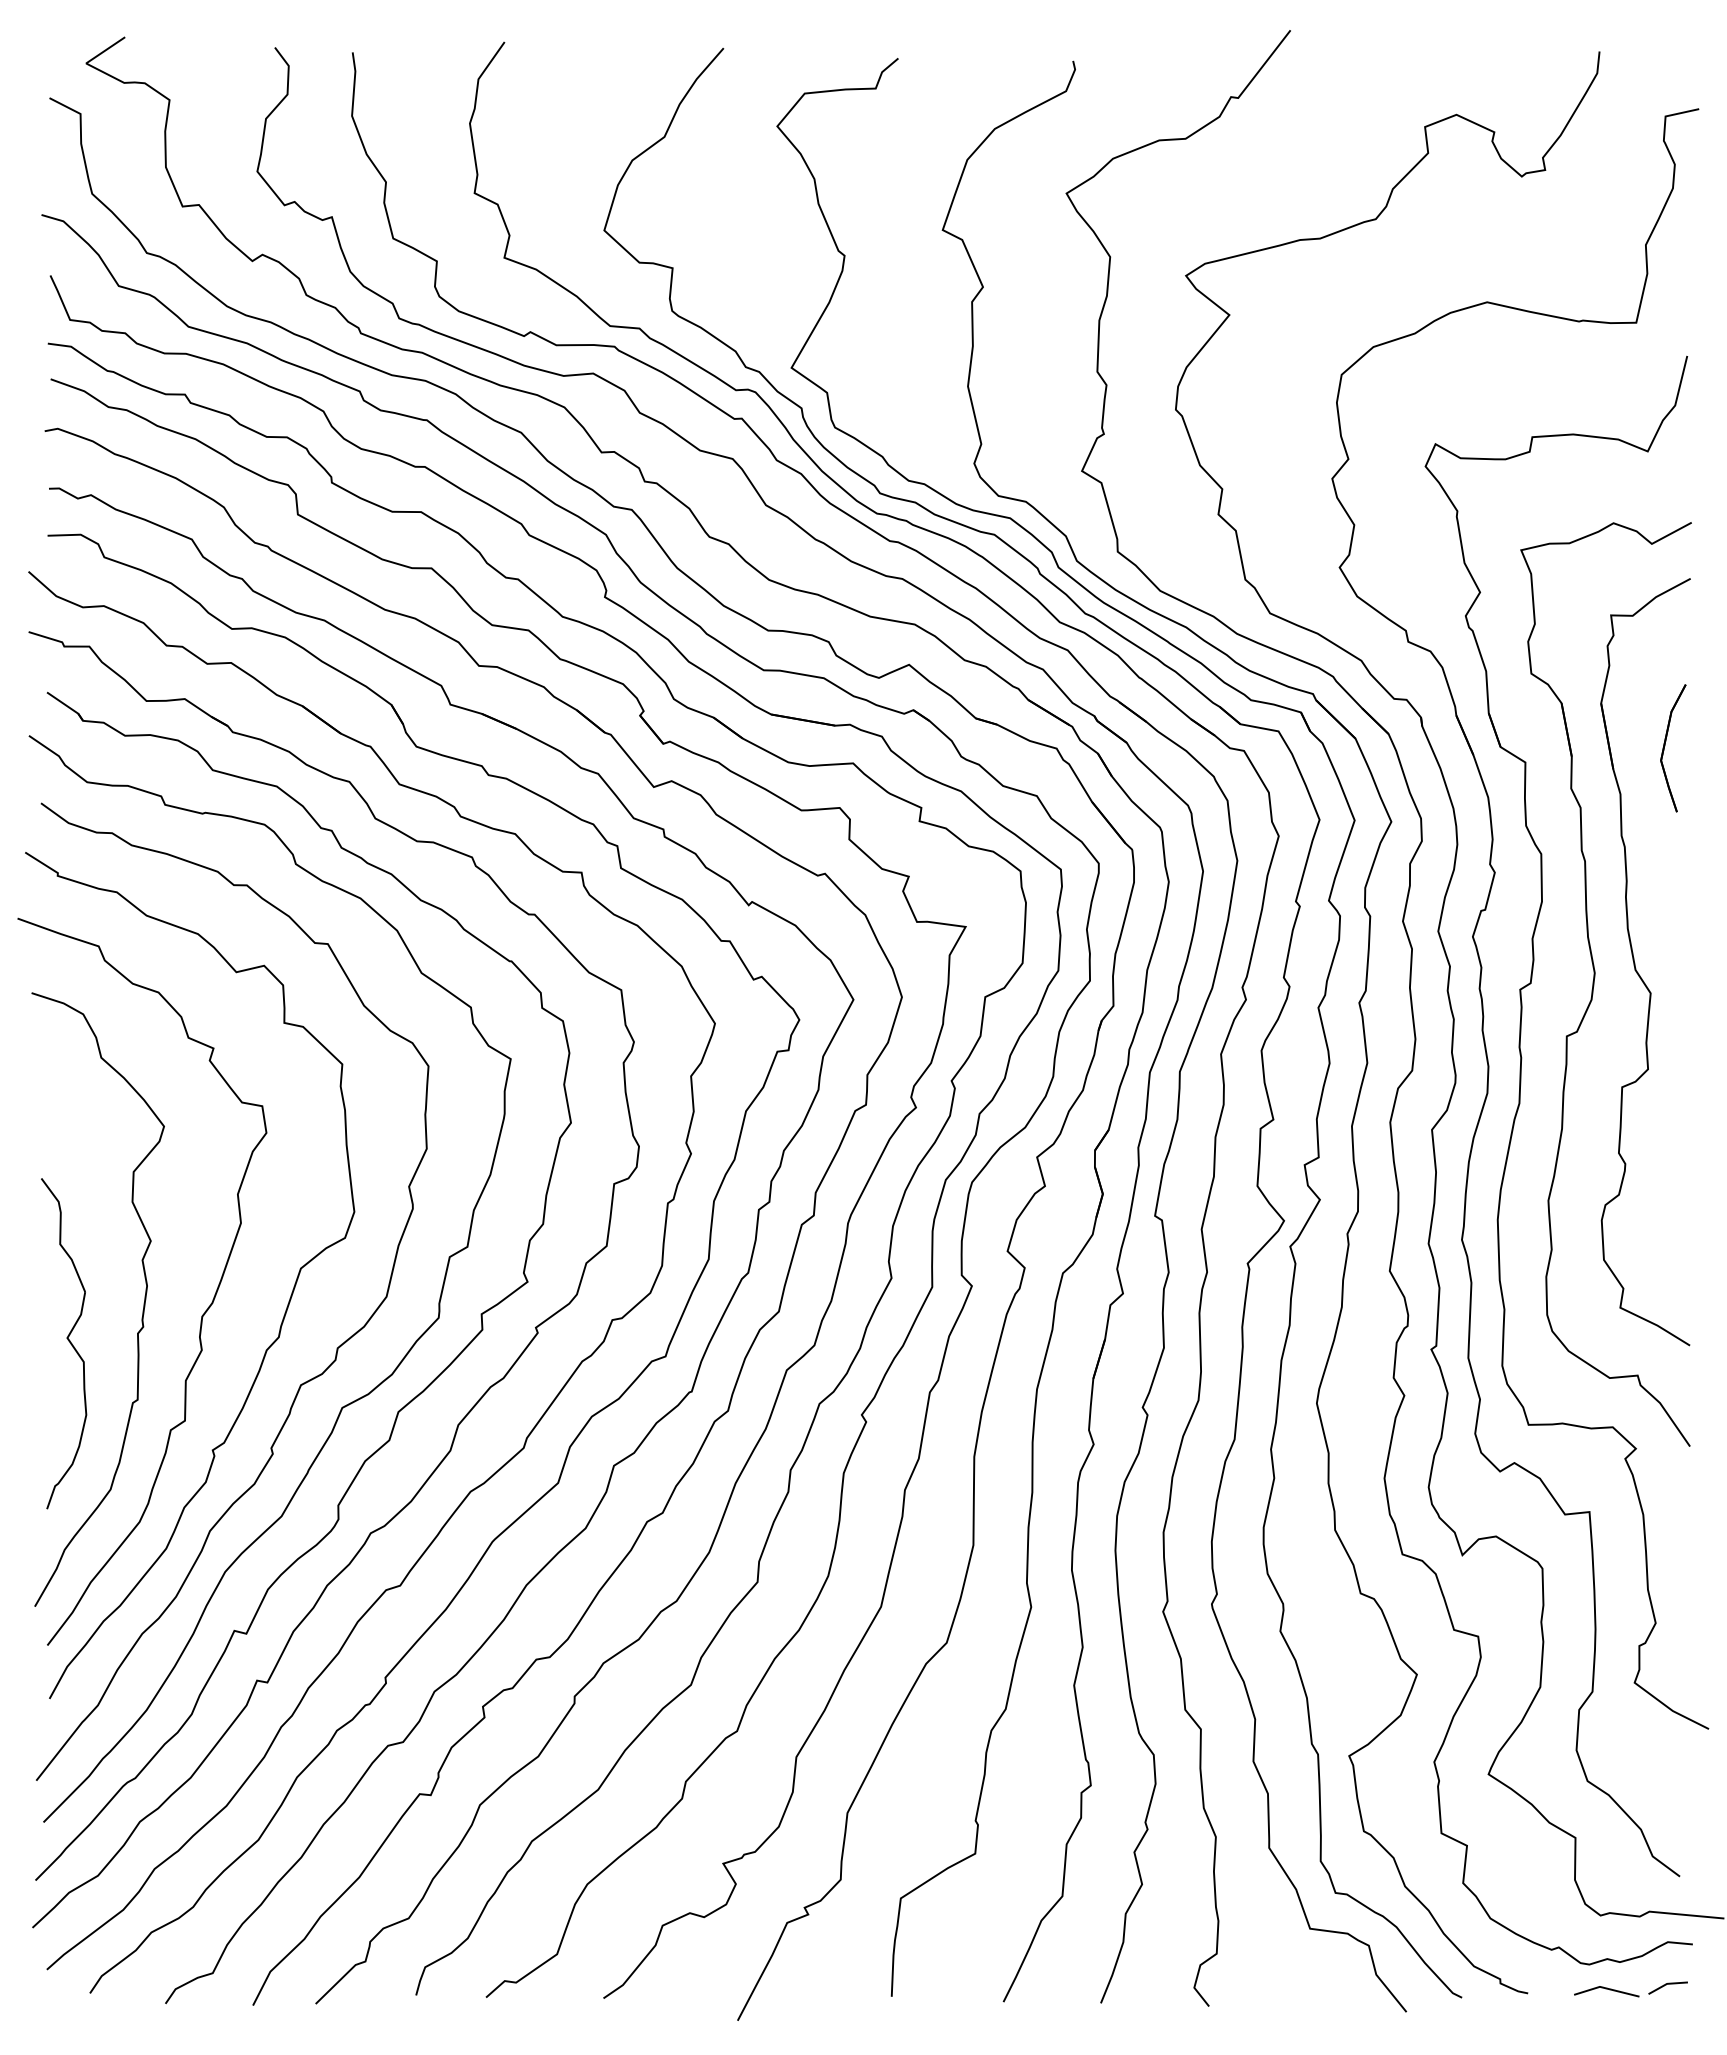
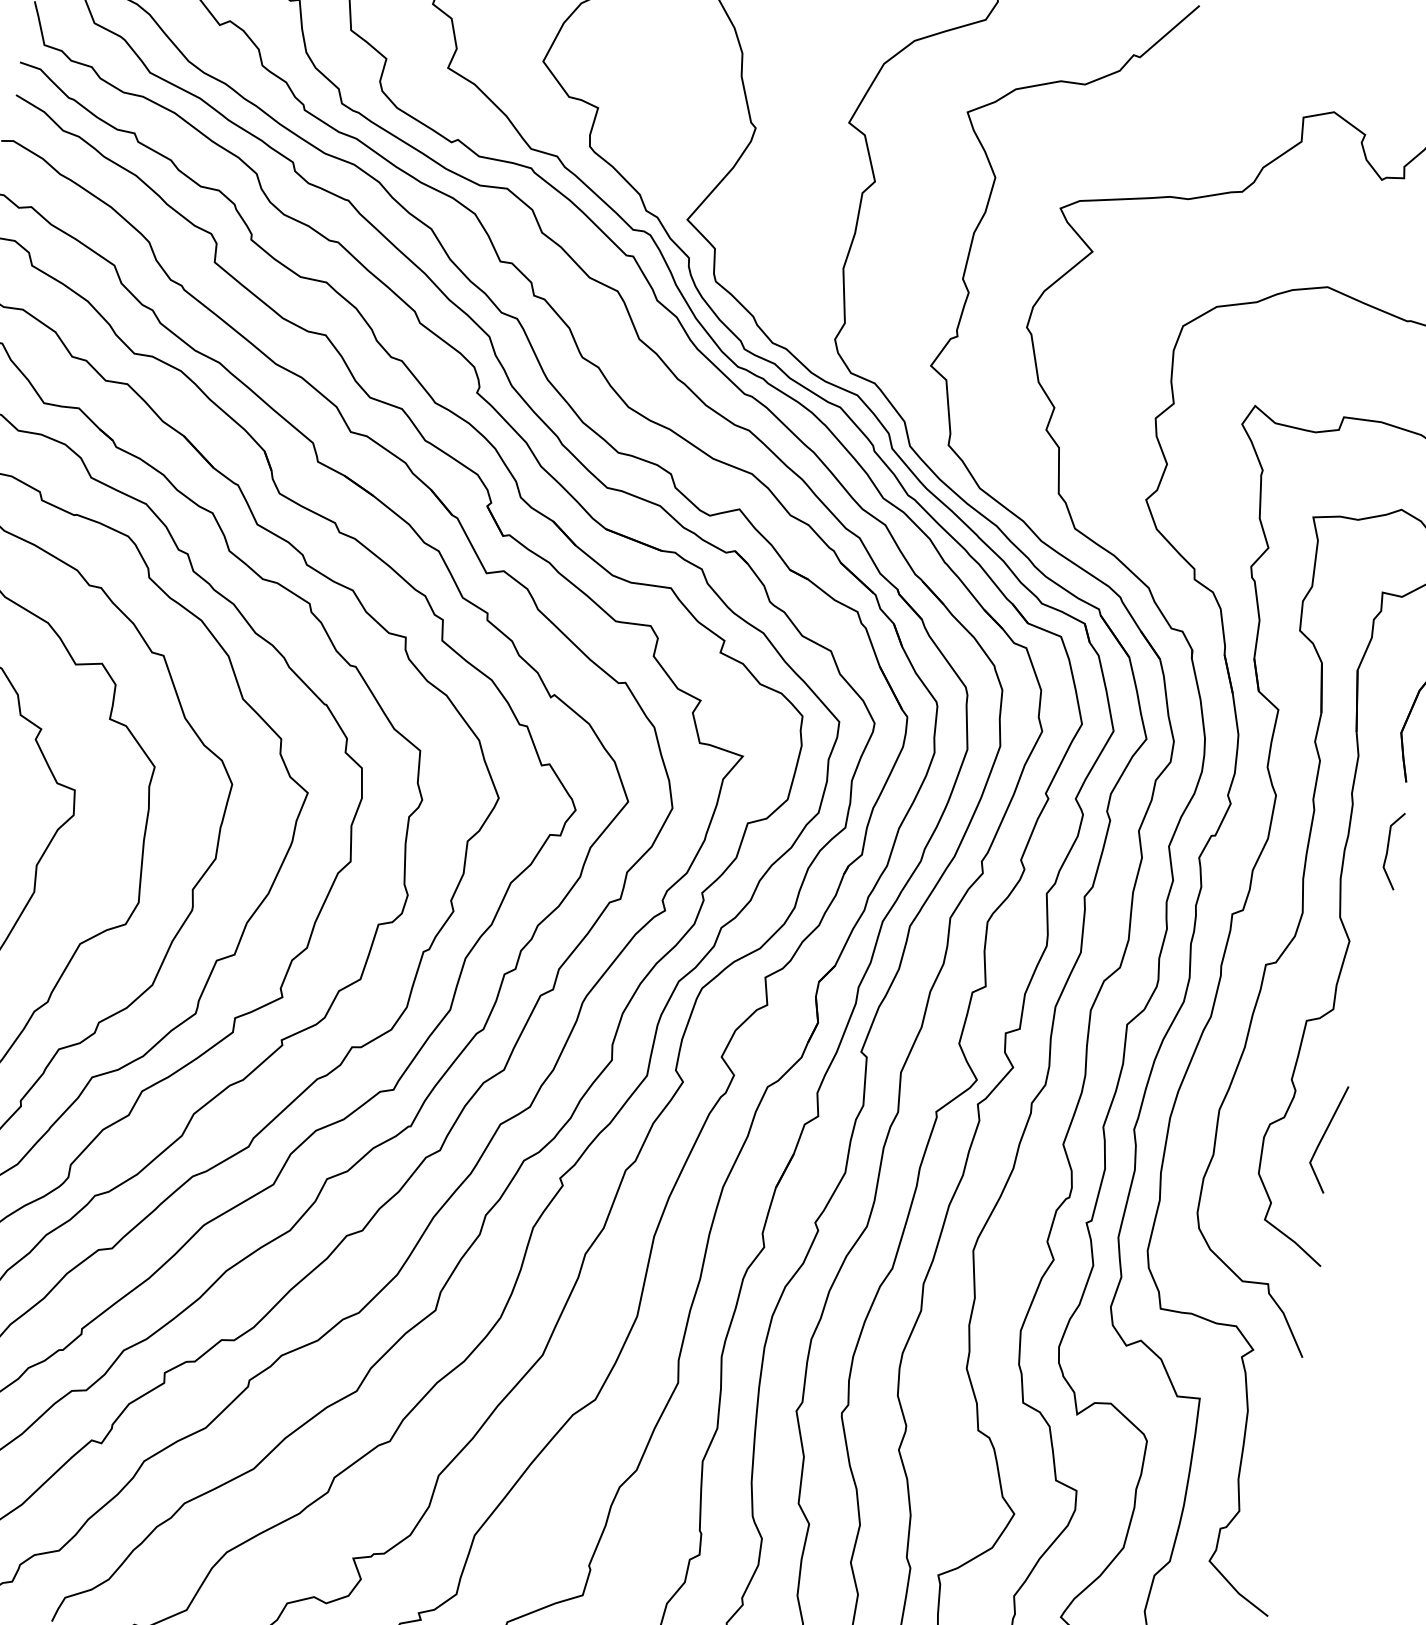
curve: (1672, 887) -> (1388, 849), added
line: (1665, 1207) -> (1323, 1137), added

